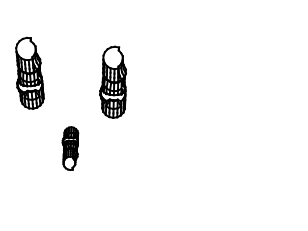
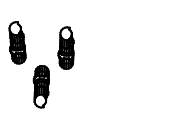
part: (69, 148) -> (40, 86), size x1.67

